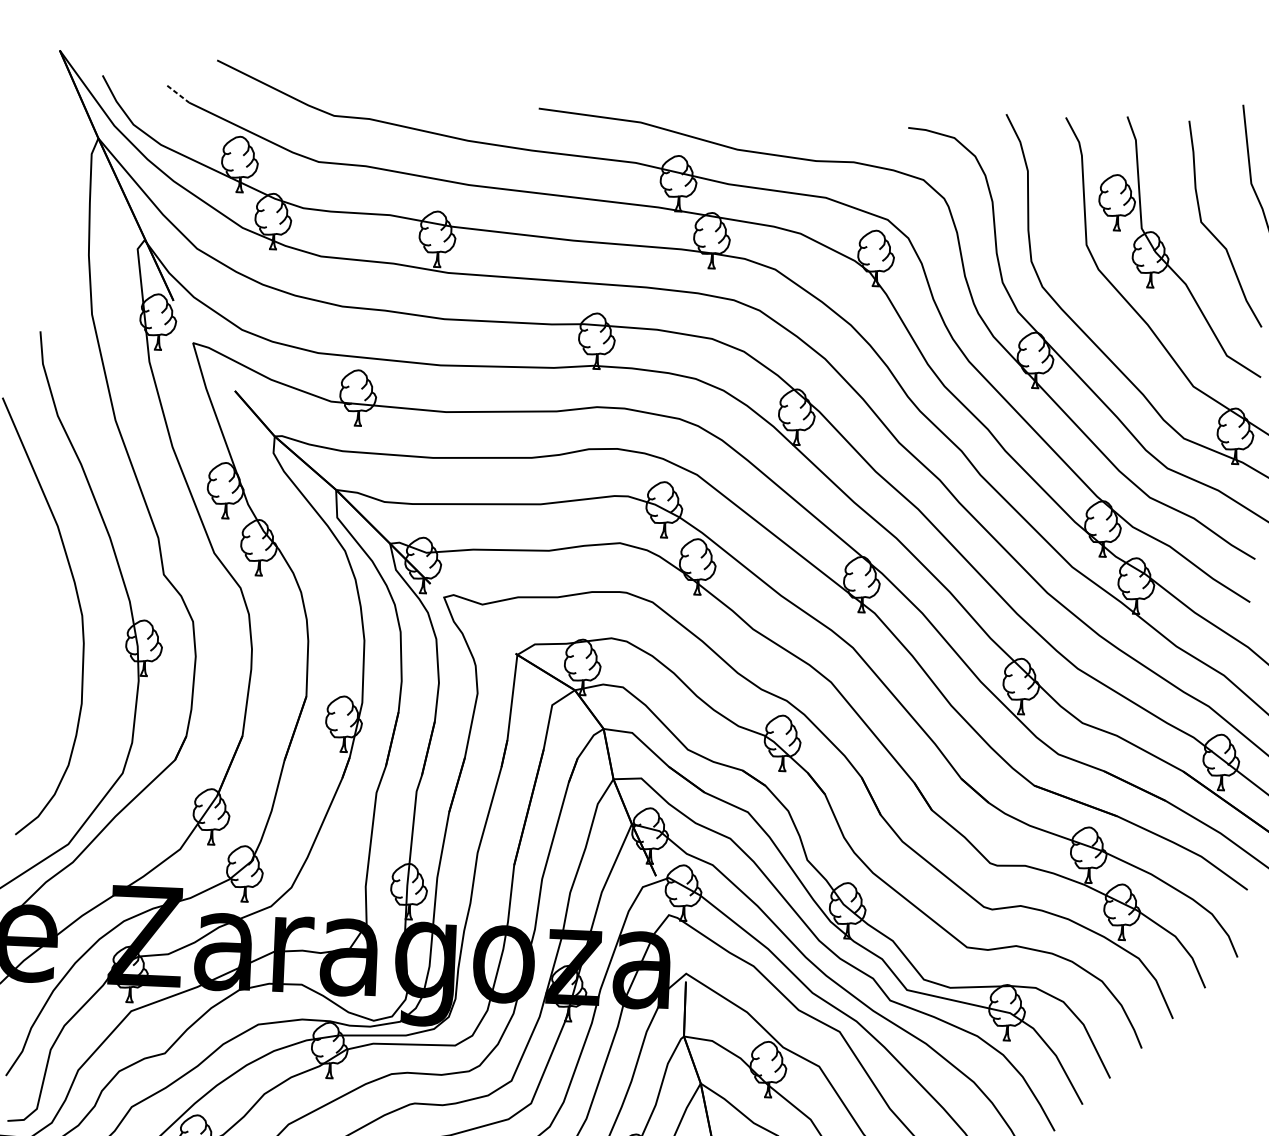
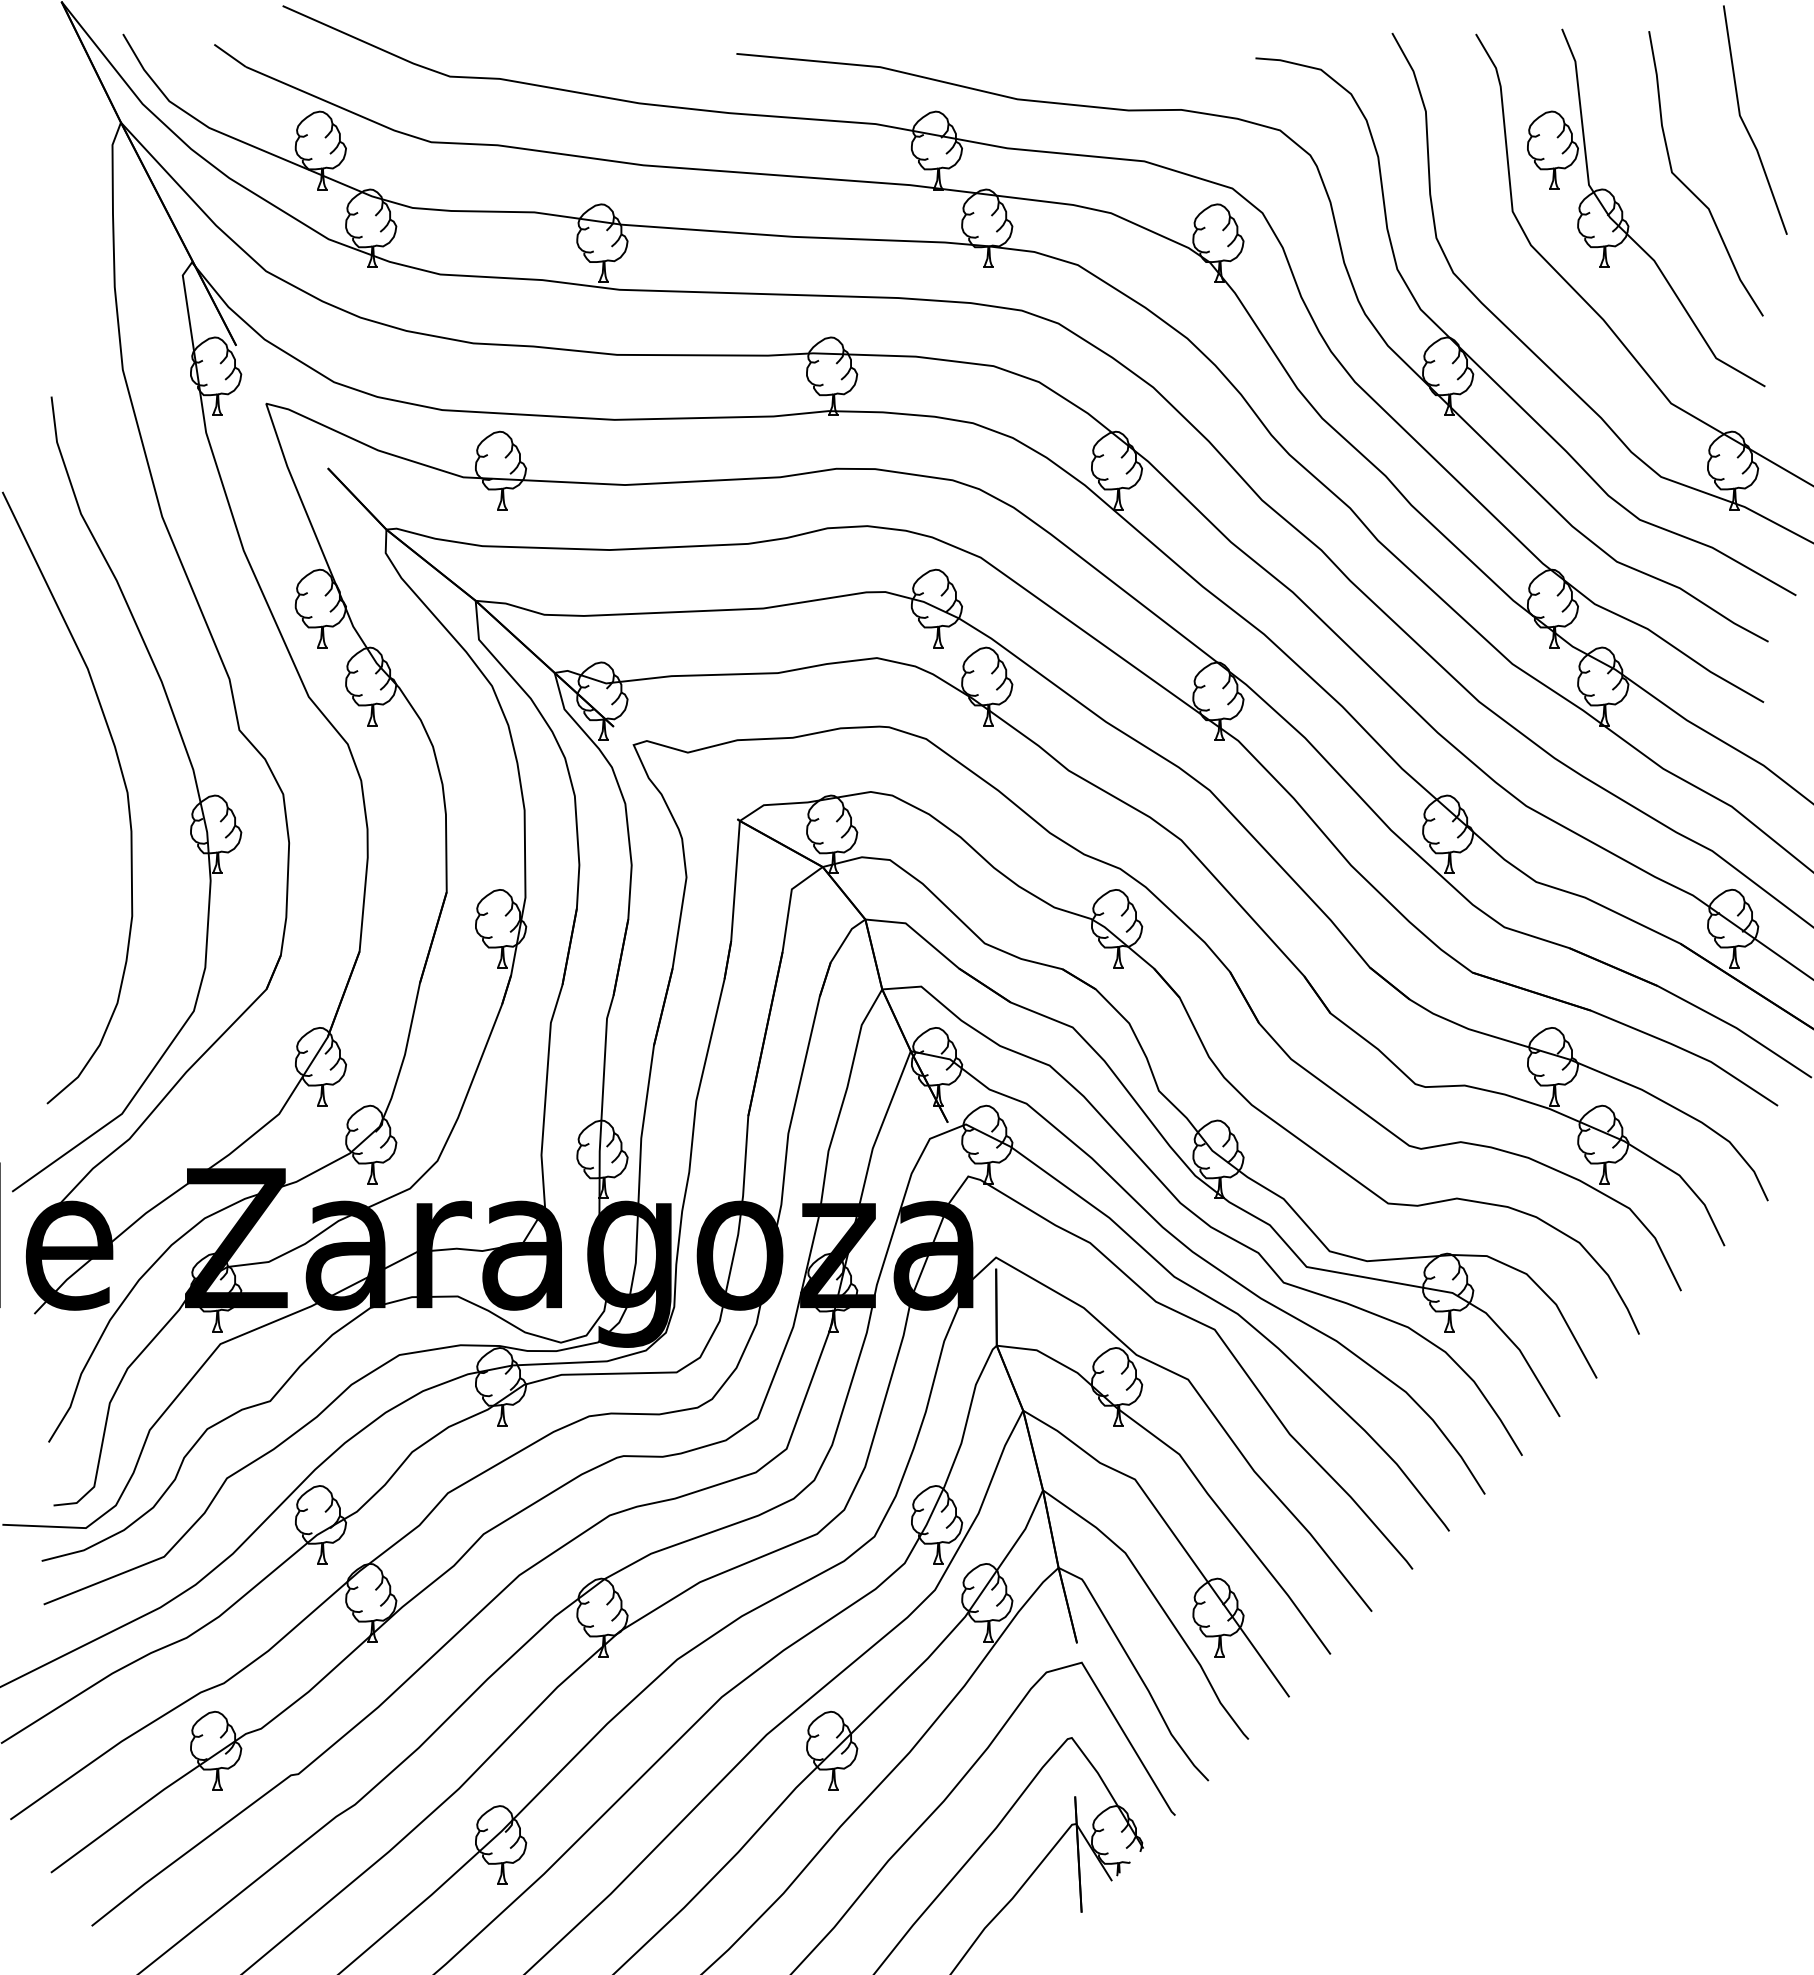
line: (178, 94) -> (230, 56), dashed -> solid

